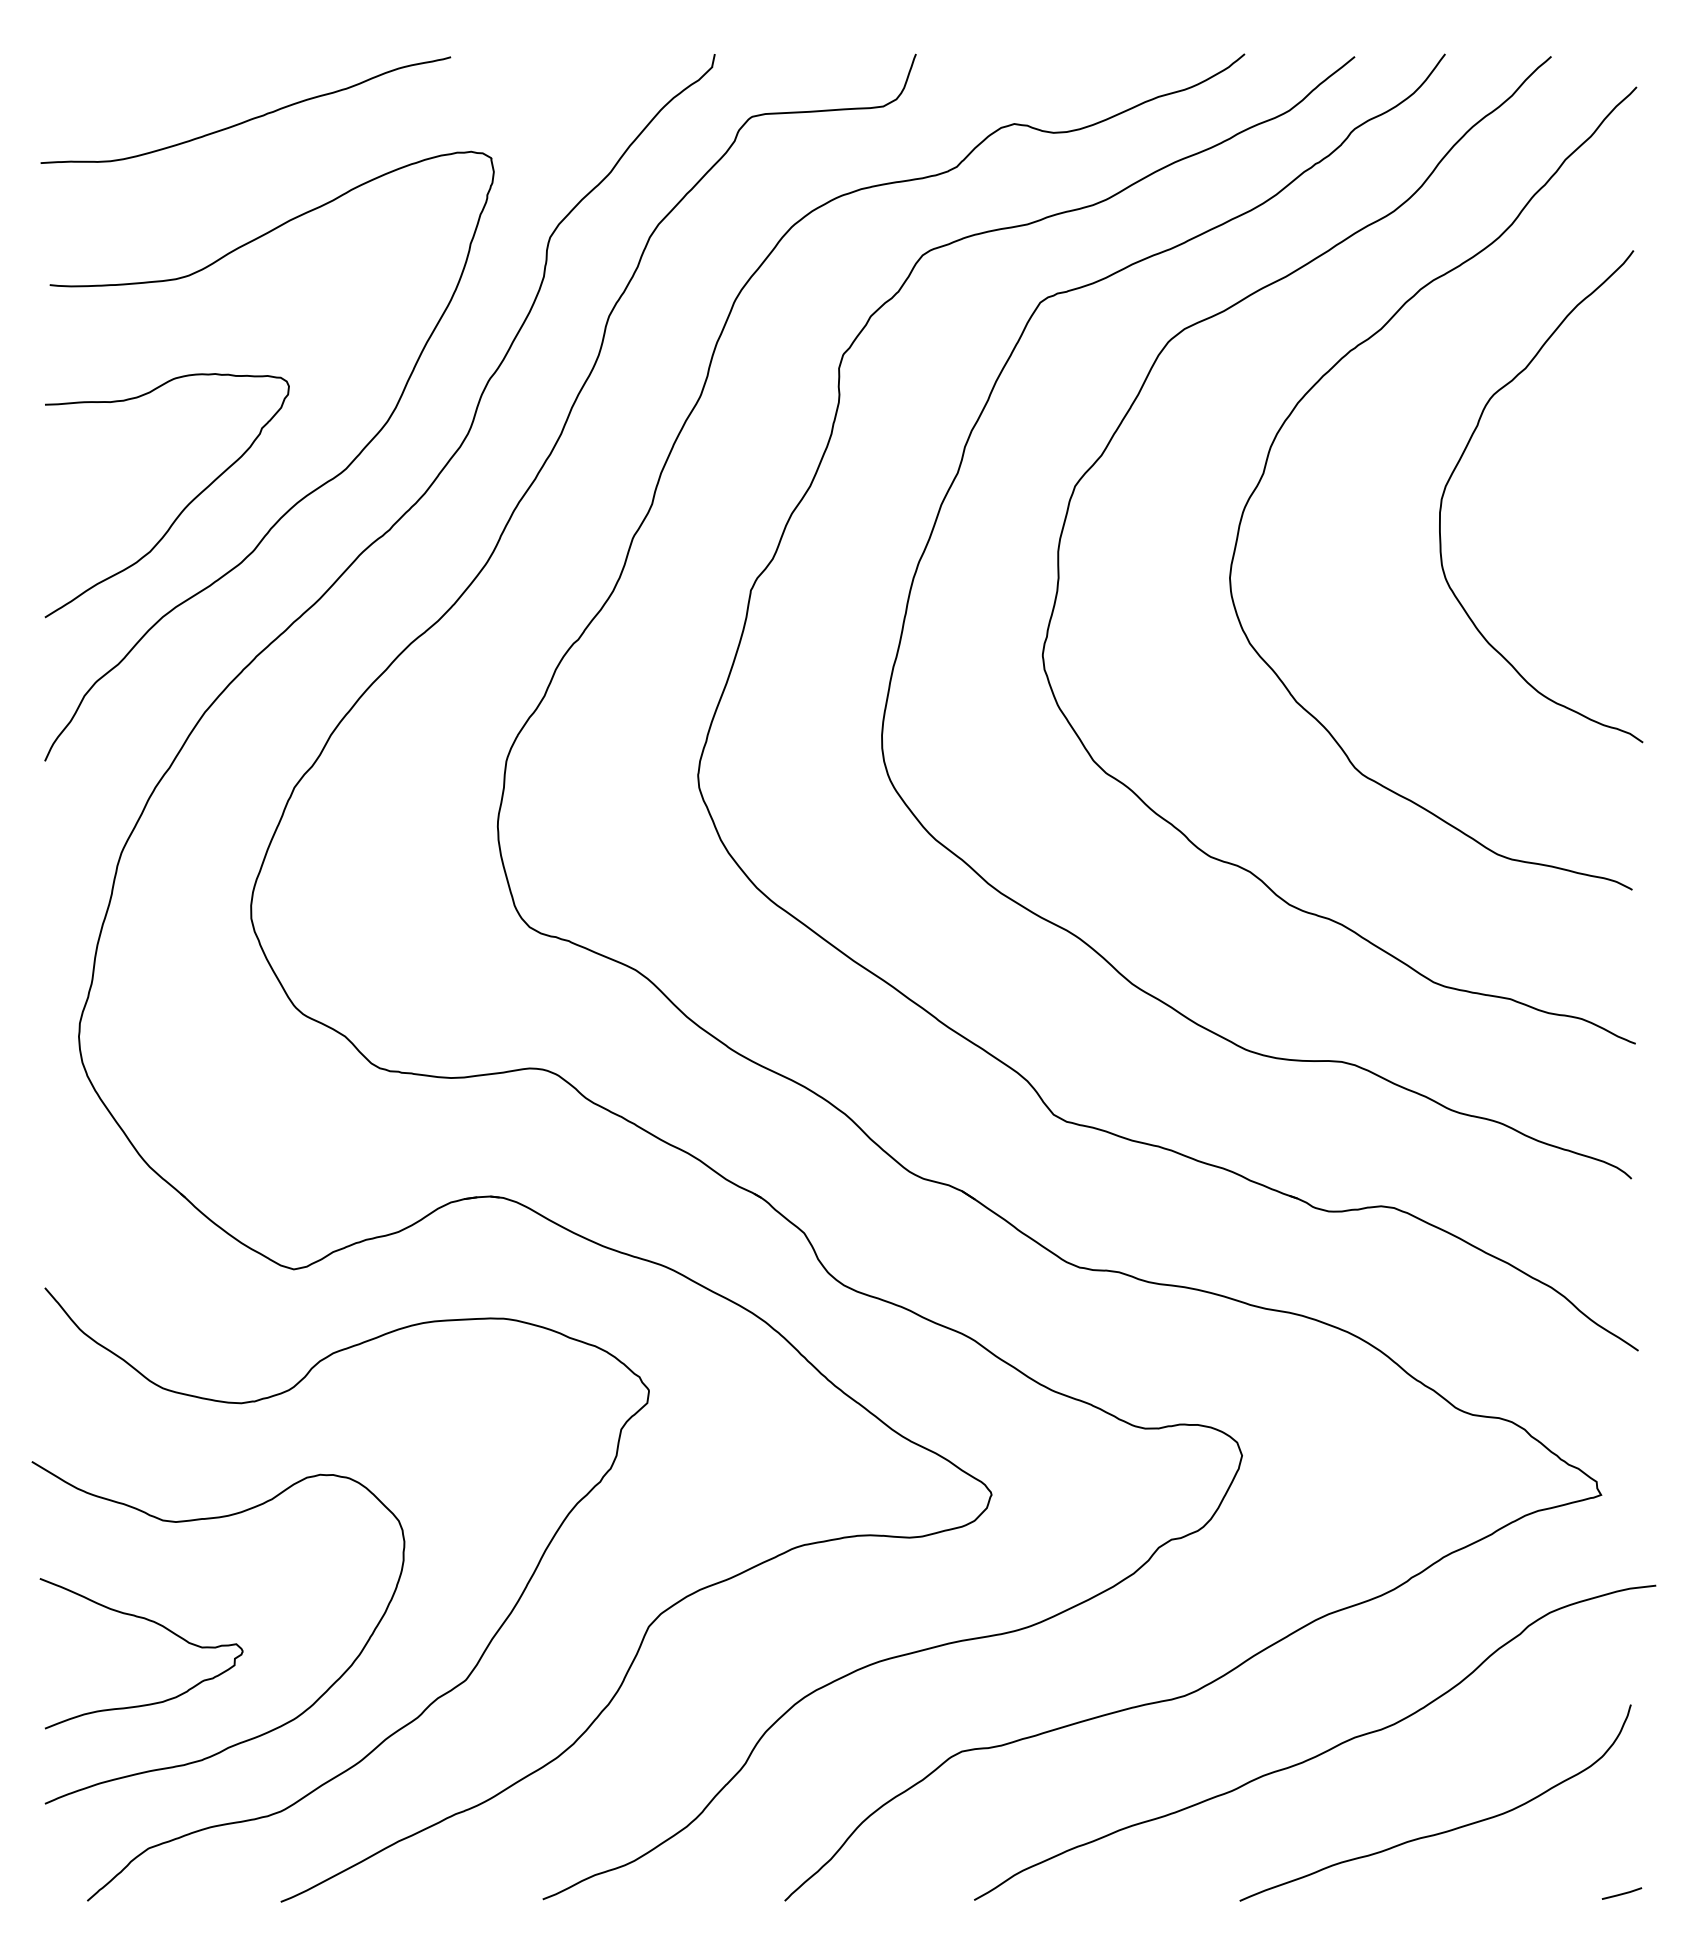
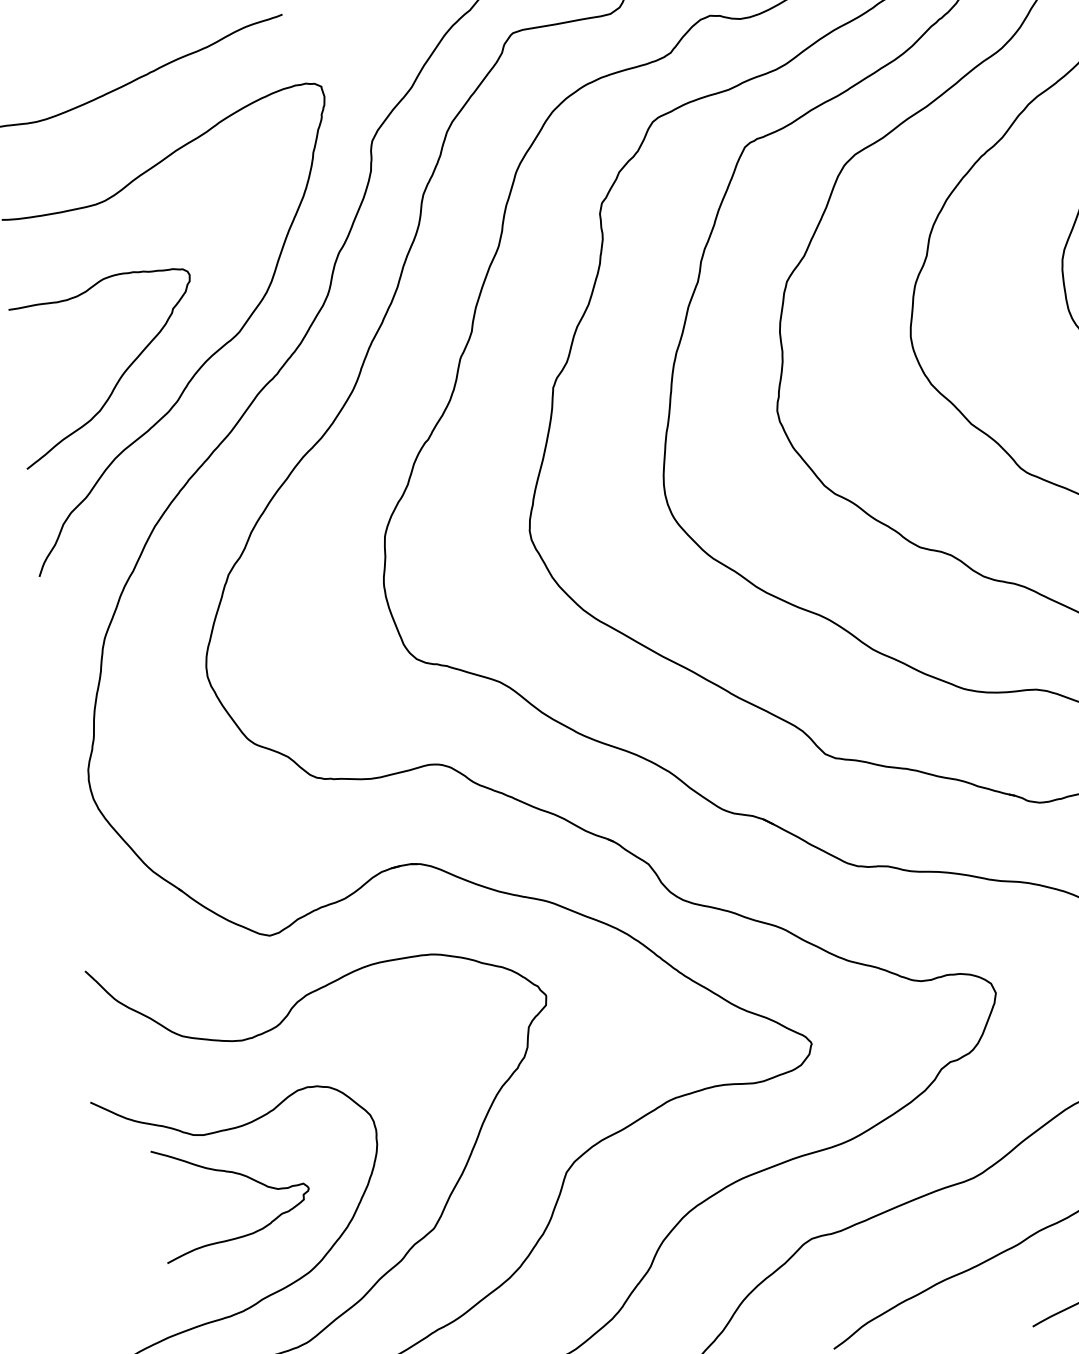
curve: (156, 1624) -> (241, 1175), moved

